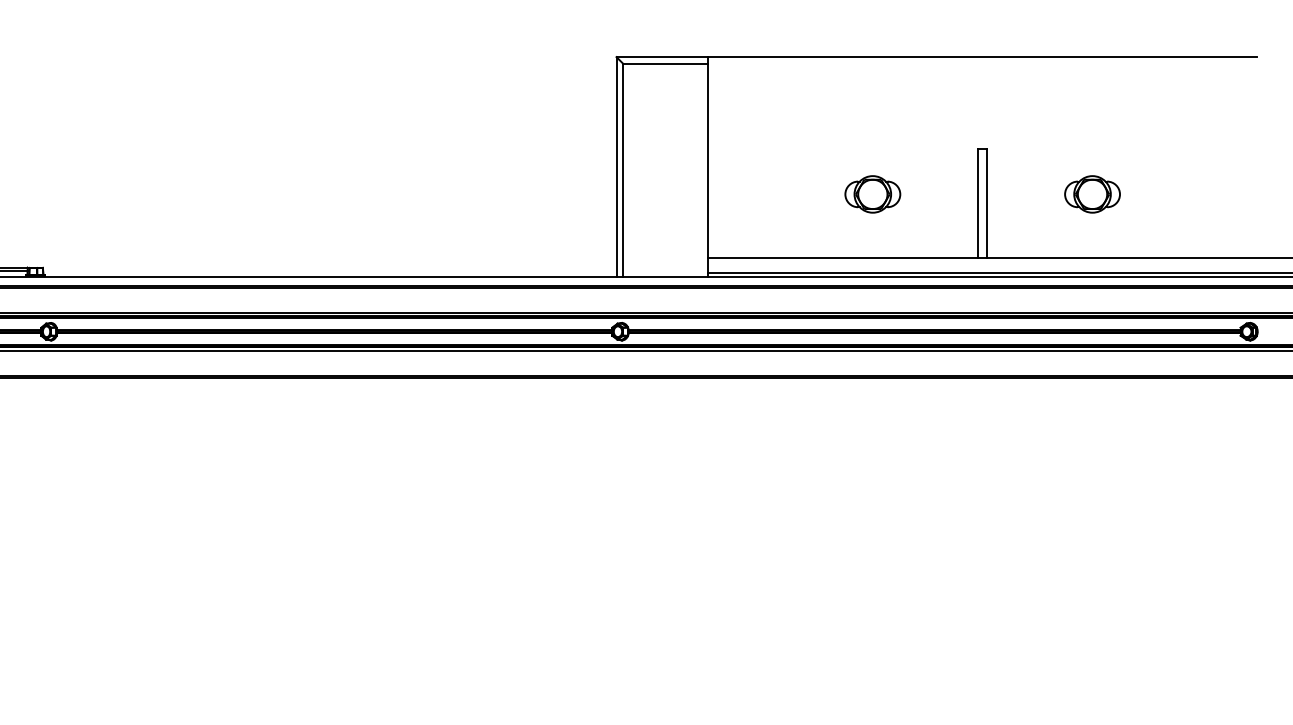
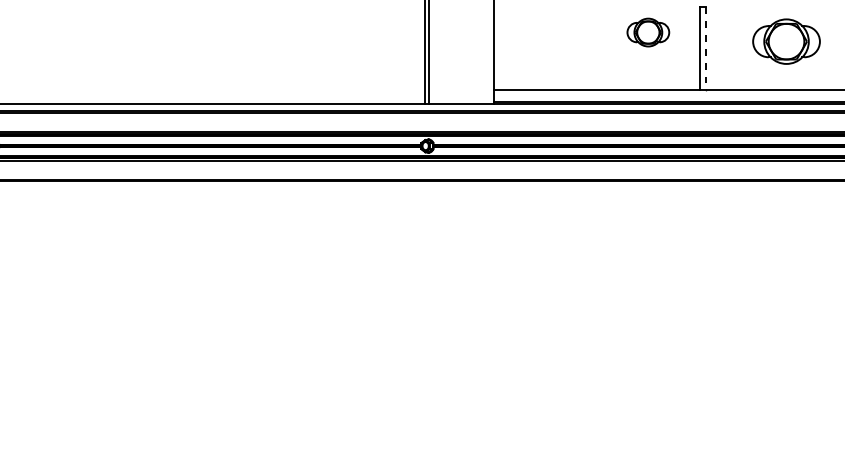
part: (872, 194) -> (648, 32), moved
part: (1092, 194) -> (786, 41), size x1.6
line: (987, 203) -> (706, 48), solid -> dashed

